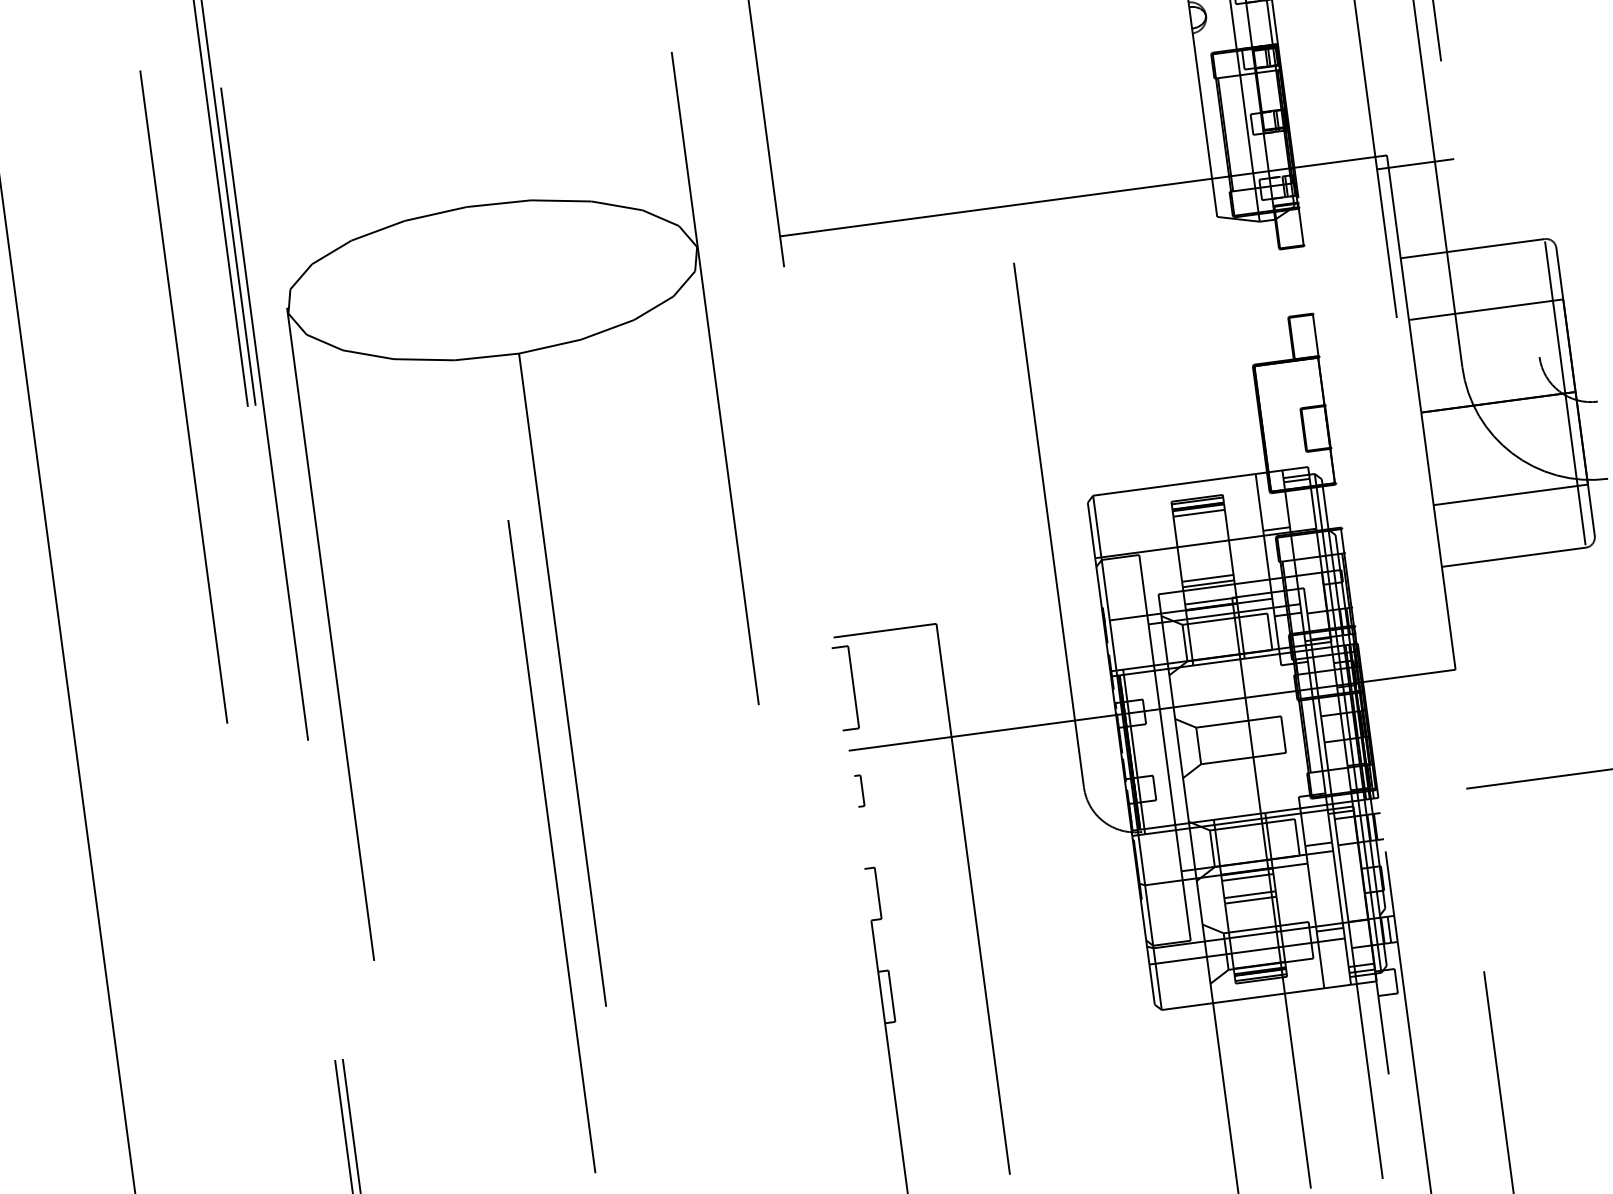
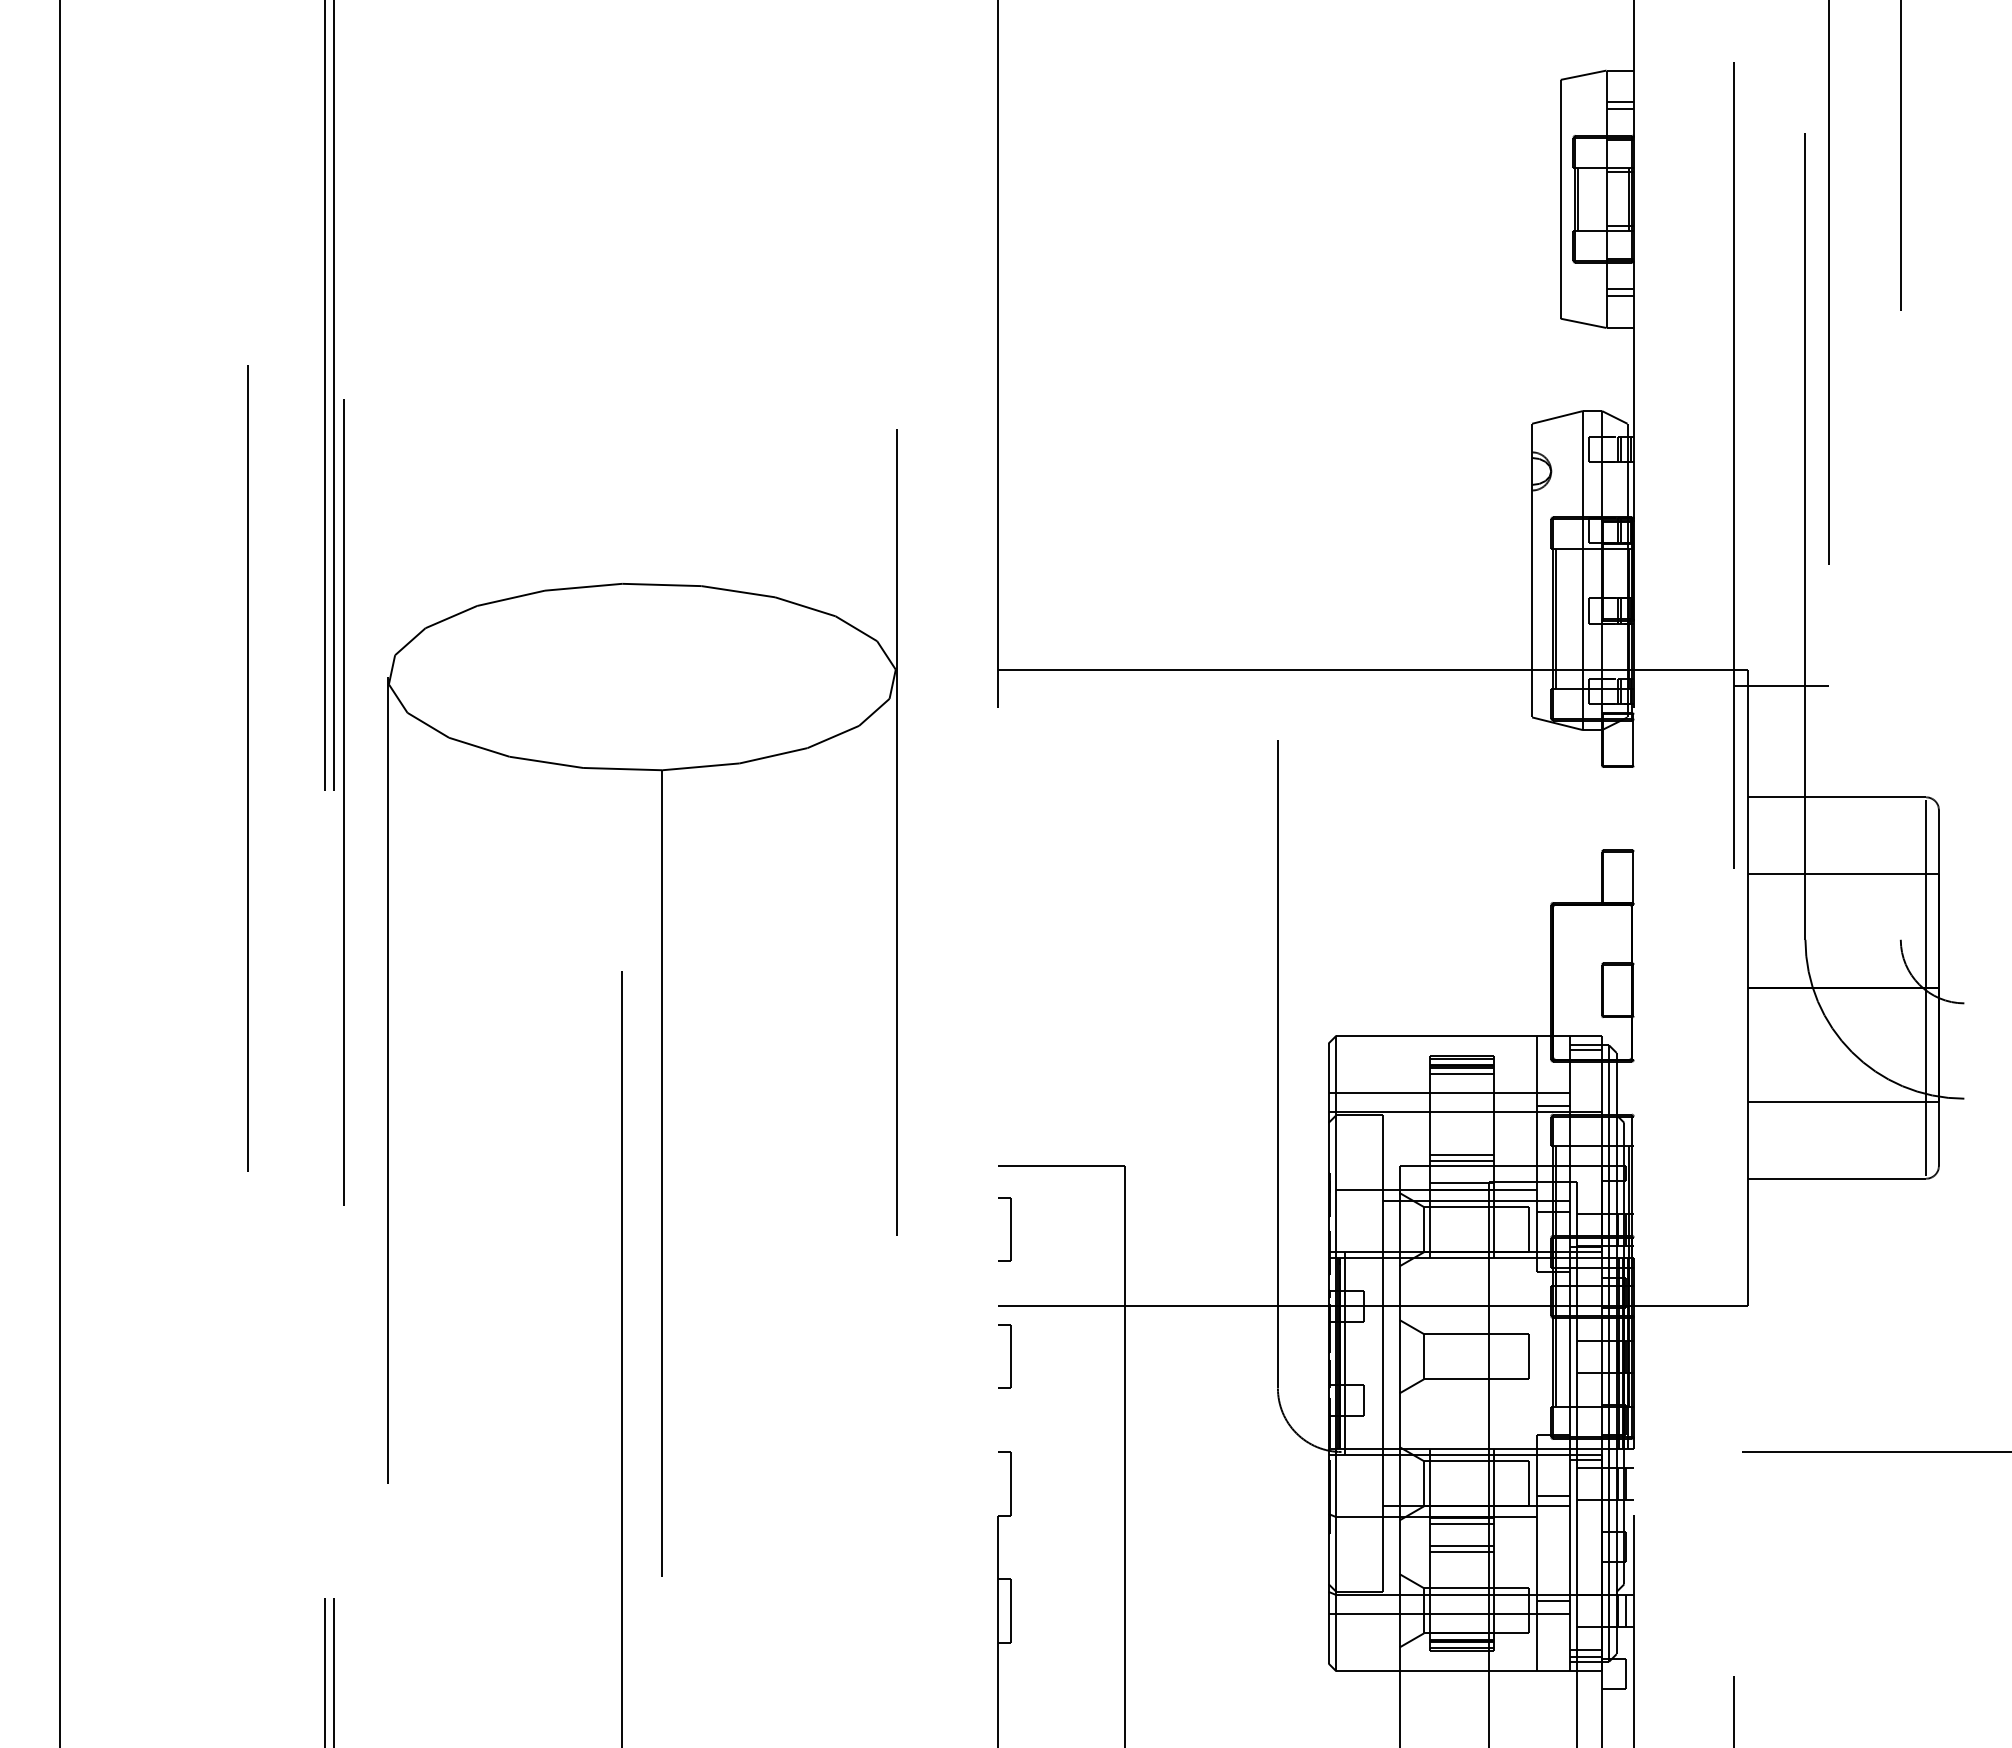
line: (1190, 529) -> (1449, 1092), added
part: (845, 688) -> (1004, 1229), size x0.62
part: (859, 791) -> (1004, 1356), size x1.67

